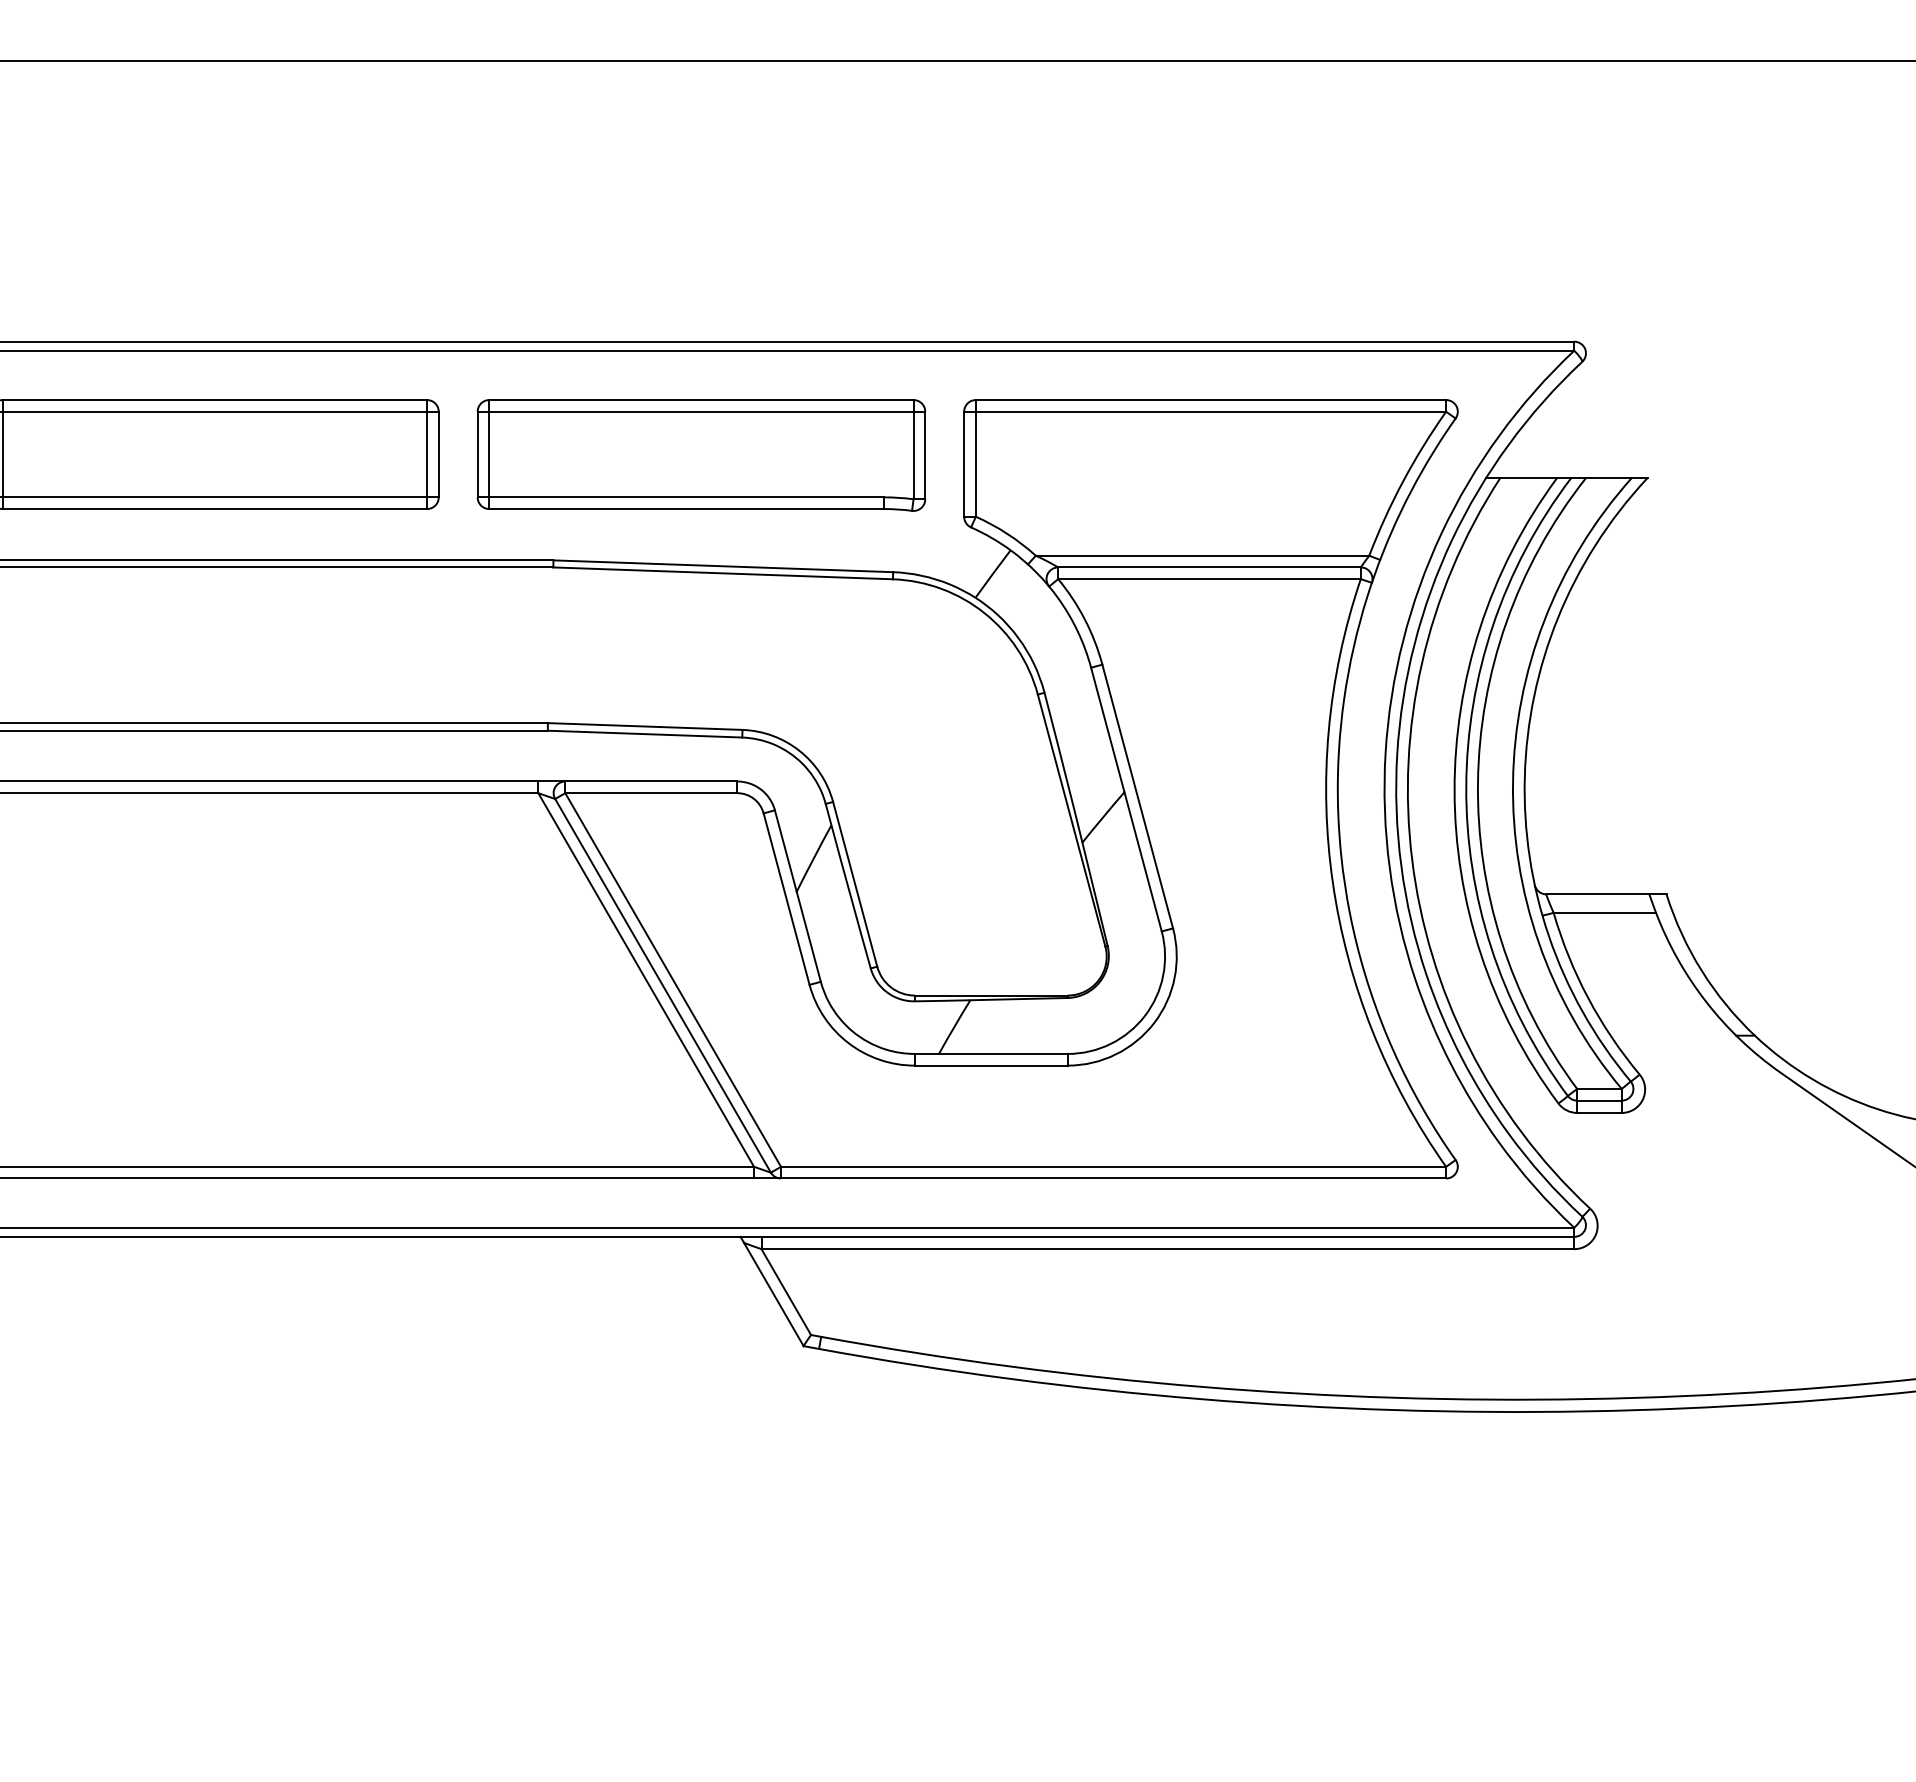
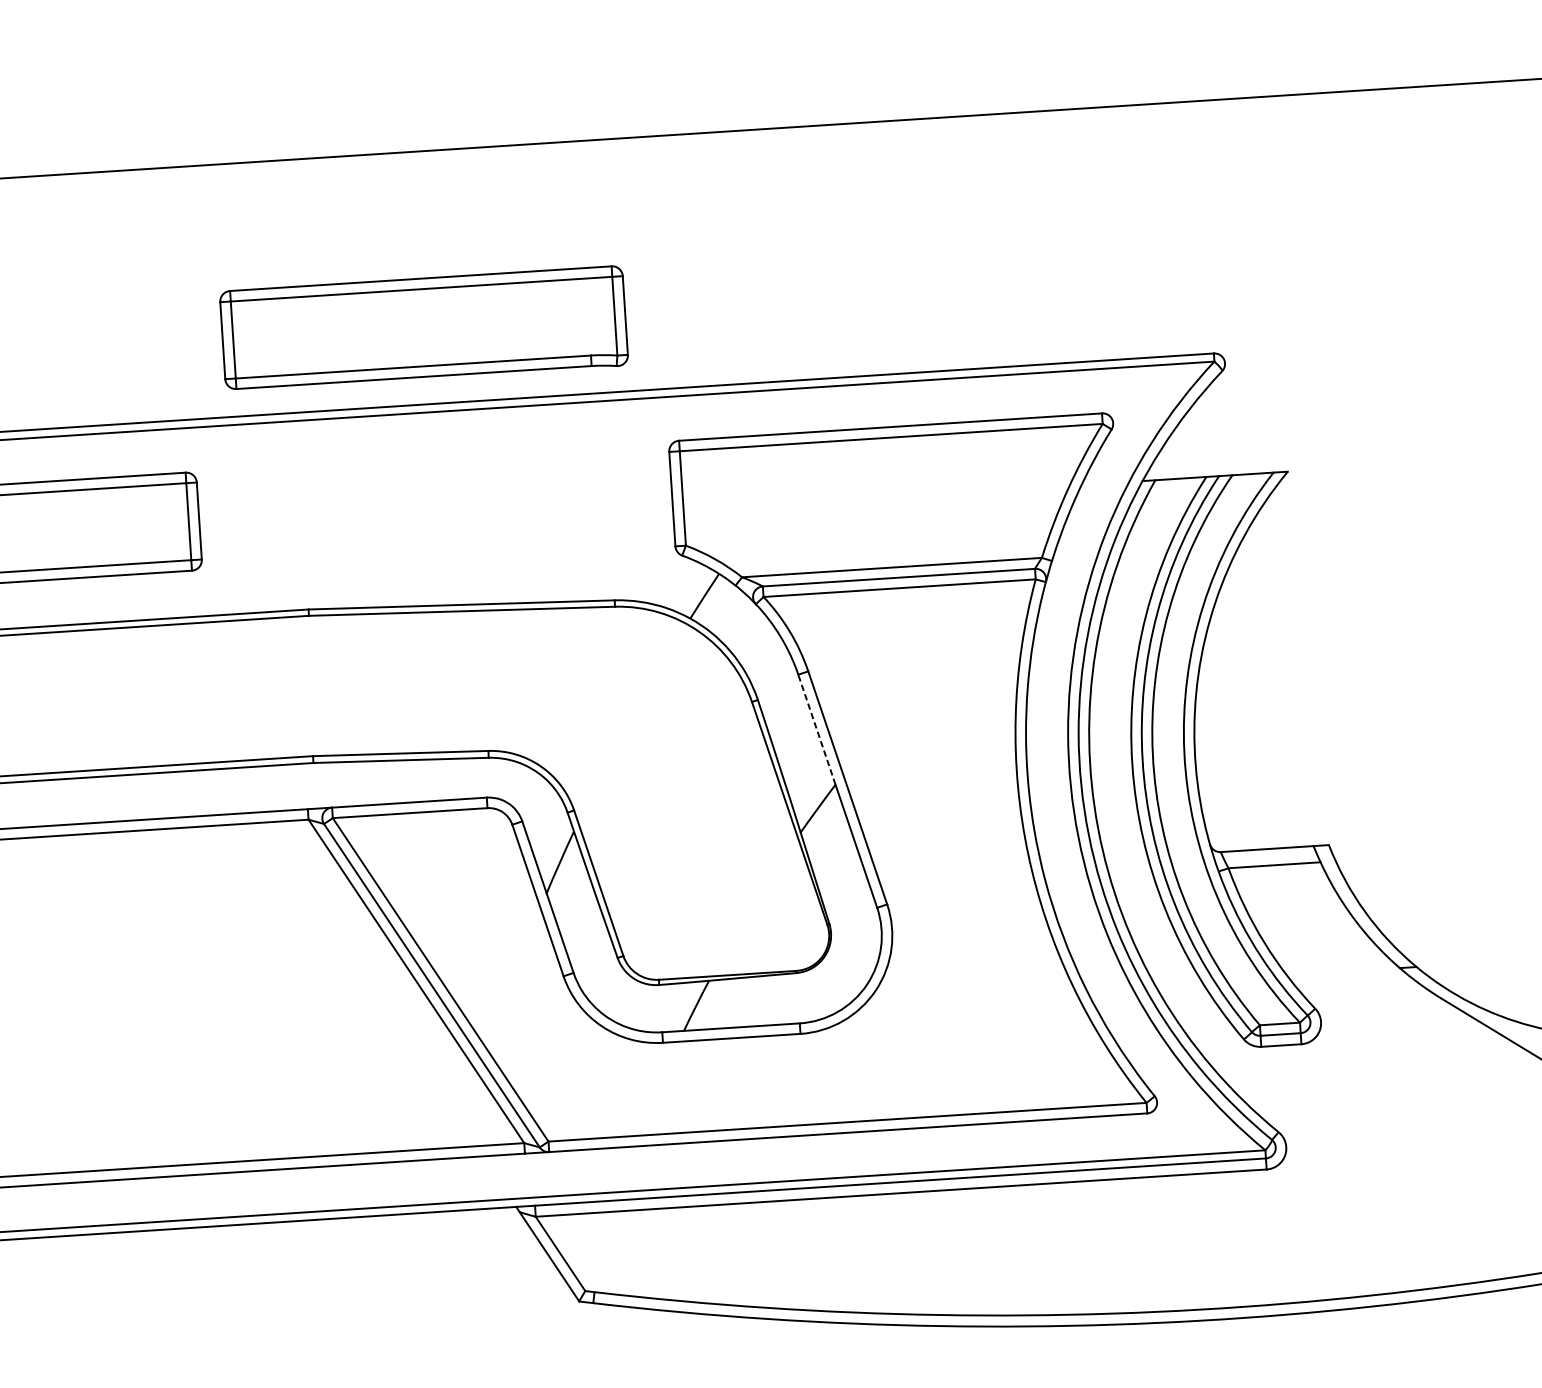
part: (701, 455) -> (424, 328), moved
line: (1107, 729) -> (816, 729), solid -> dashed

